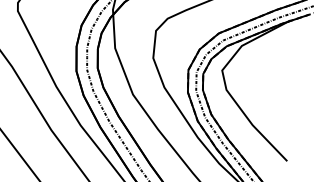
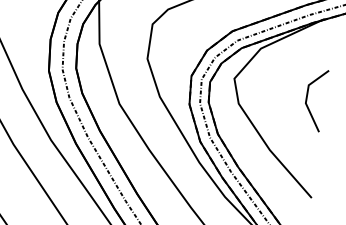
line: (280, 84) -> (307, 100), added

